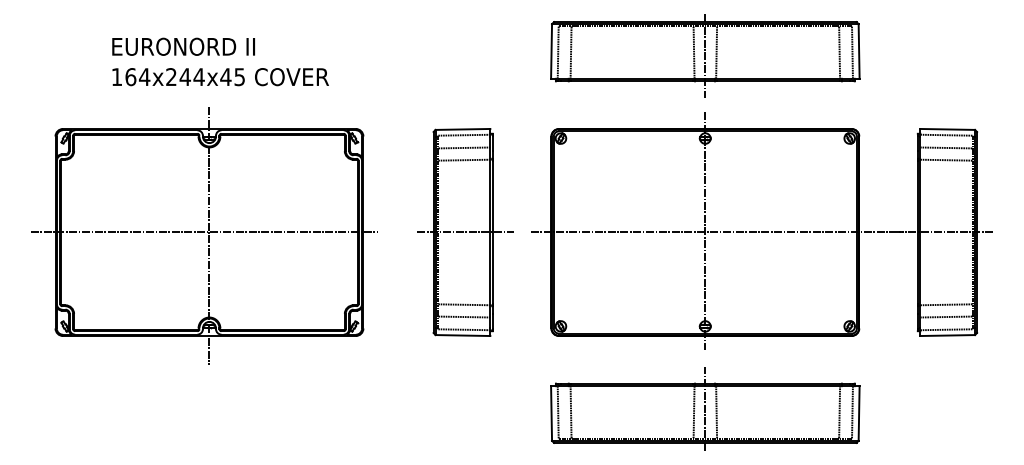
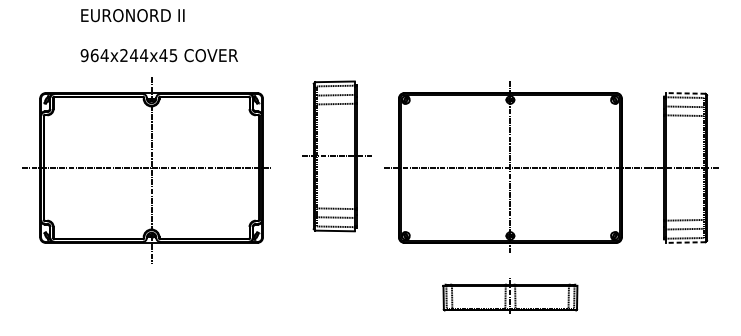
text: (183, 46) -> (132, 15), moved
part: (705, 55) -> (510, 39), removed
text: (116, 77) -> (84, 55), 164x244x45 -> 964x244x45
line: (947, 129) -> (685, 93), solid -> dashed
part: (465, 232) -> (336, 156), moved
line: (947, 335) -> (685, 242), solid -> dashed
part: (705, 408) -> (510, 295), size x0.6

